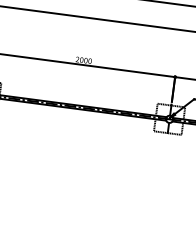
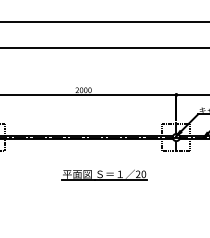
part: (93, 146) -> (104, 174), added

